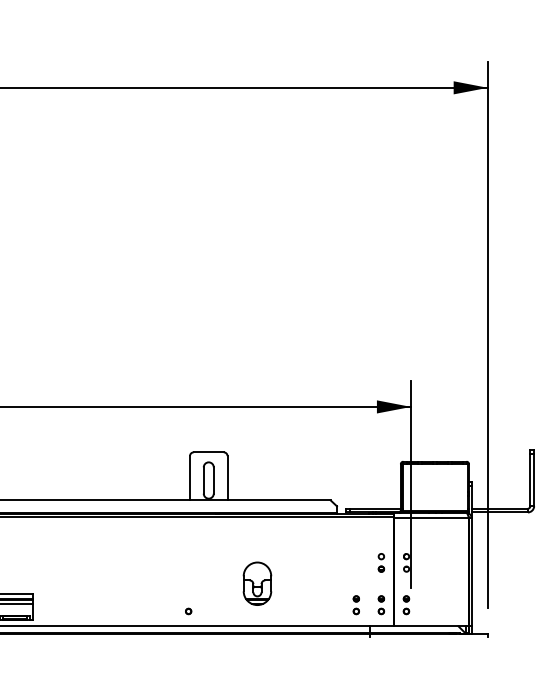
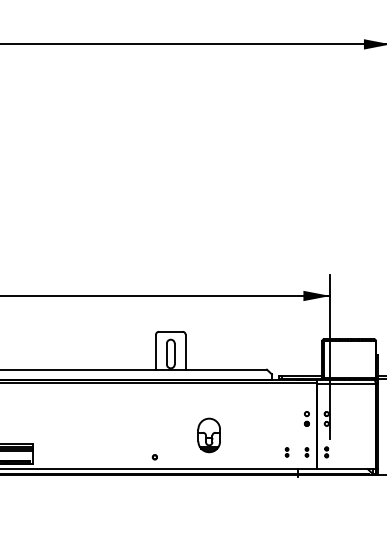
part: (355, 605) -> (286, 452), size x0.6
part: (381, 605) -> (307, 452), size x0.6
part: (406, 605) -> (326, 452), size x0.7

